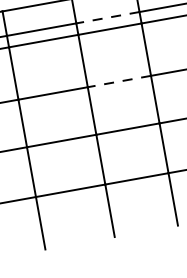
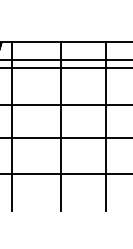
line: (106, 17) -> (82, 59), dashed -> solid
line: (118, 81) -> (82, 104), dashed -> solid

